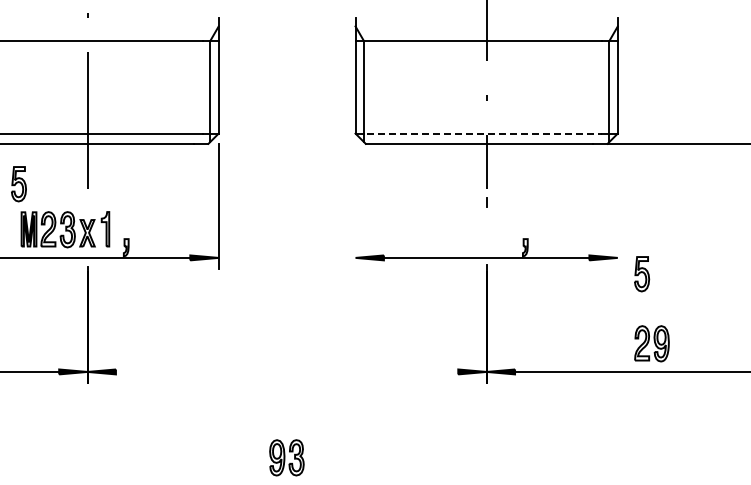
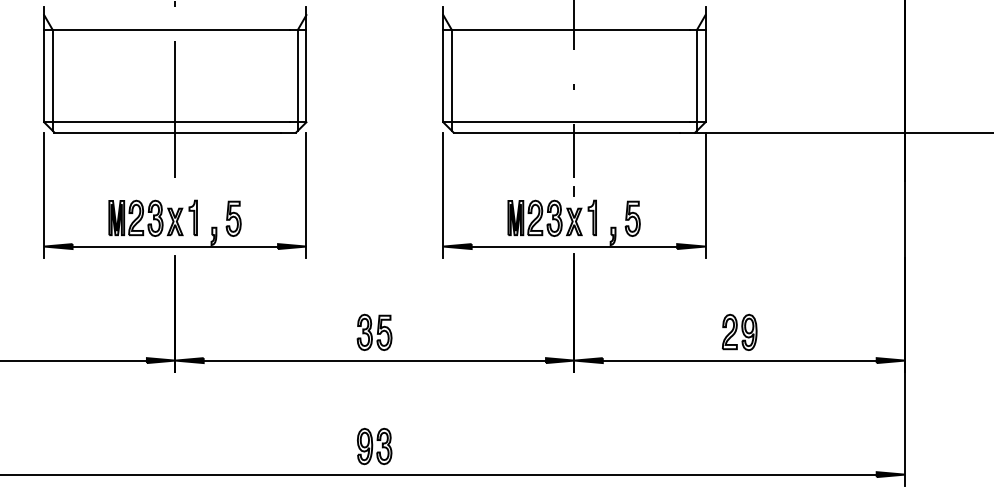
line: (478, 133) -> (566, 122), dashed -> solid
part: (18, 183) -> (233, 218), moved
line: (355, 205) -> (443, 194), added
line: (617, 205) -> (705, 194), added
part: (463, 228) -> (551, 217), added
part: (641, 273) -> (632, 218), moved
part: (286, 342) -> (374, 331), added
line: (286, 371) -> (374, 360), added

